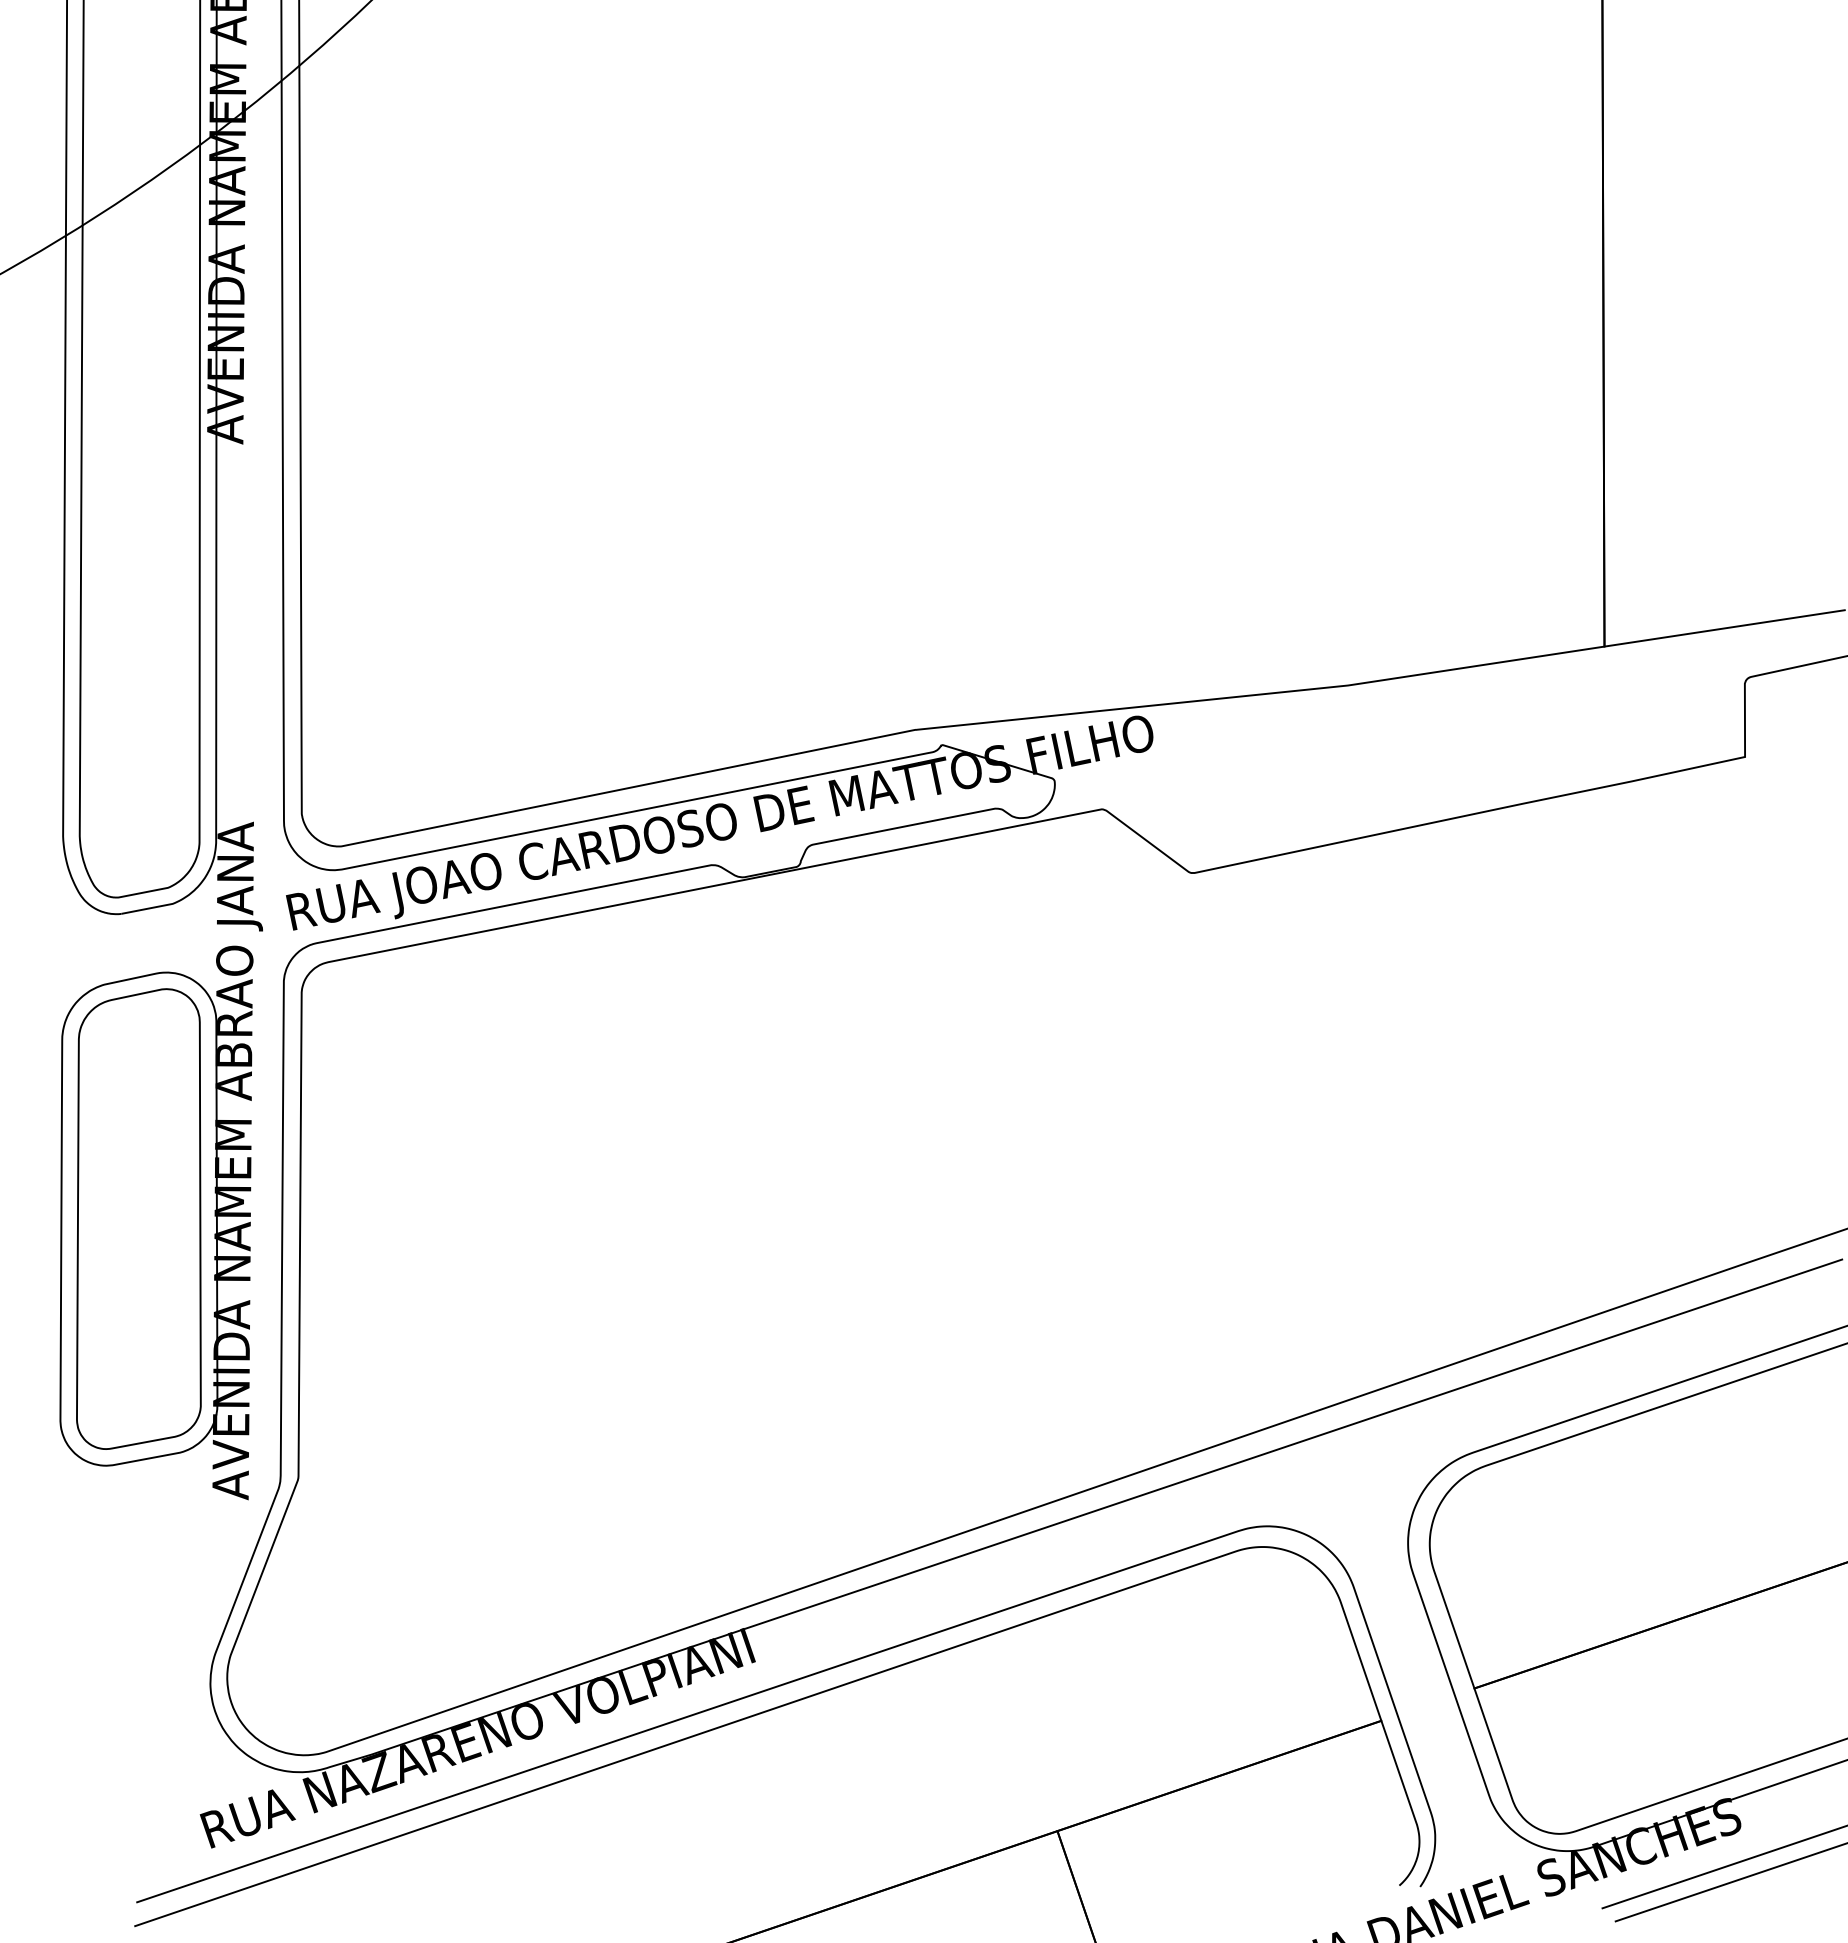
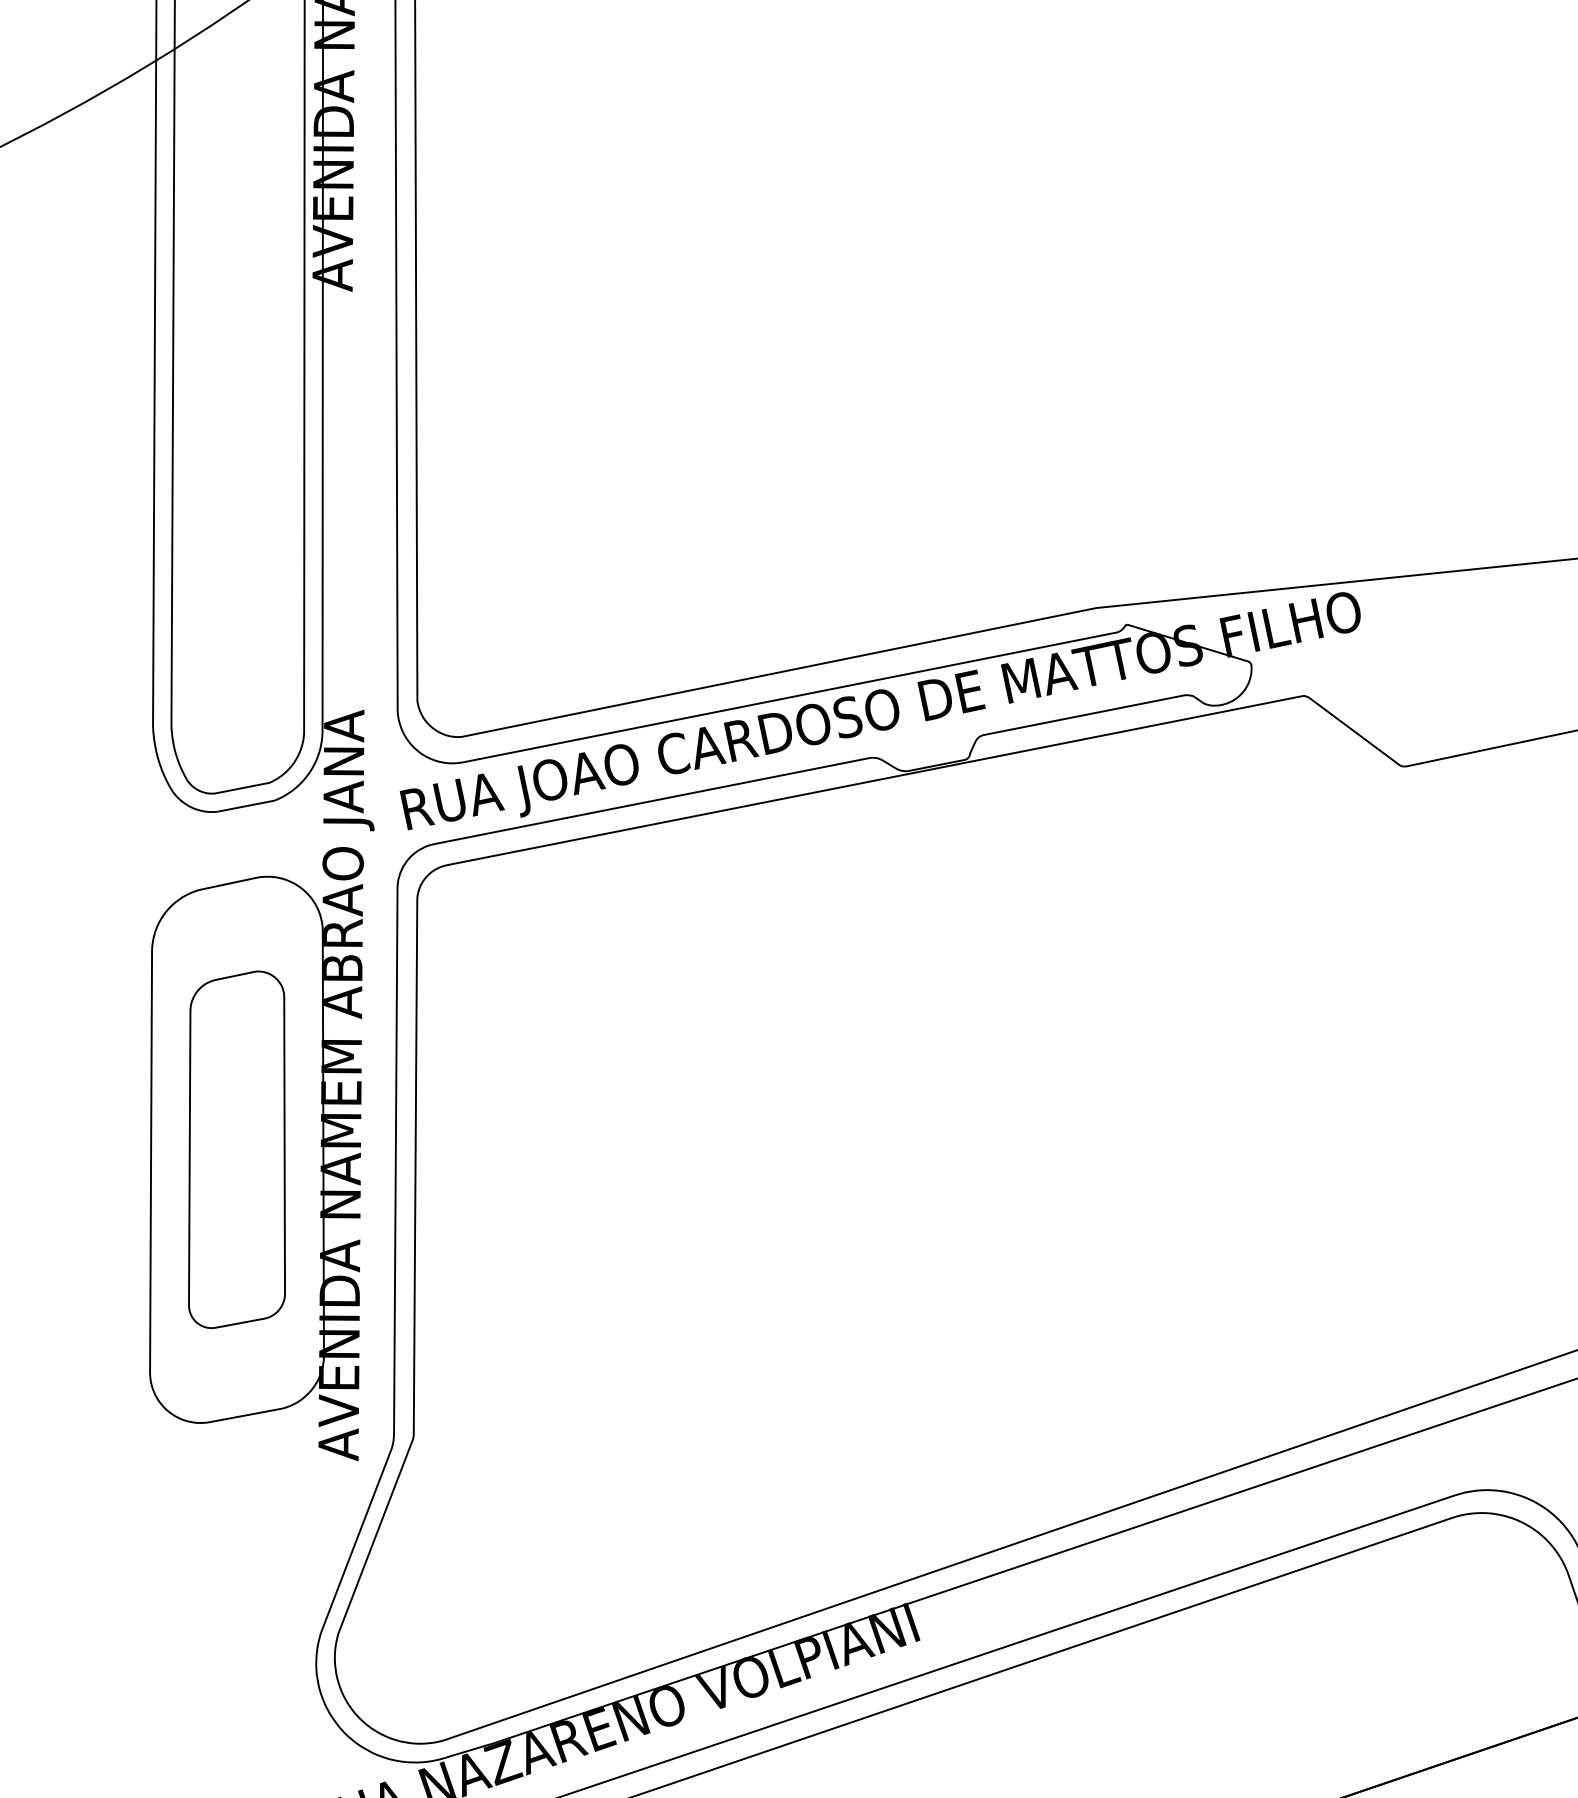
part: (138, 1218) -> (236, 1149), size x0.7

